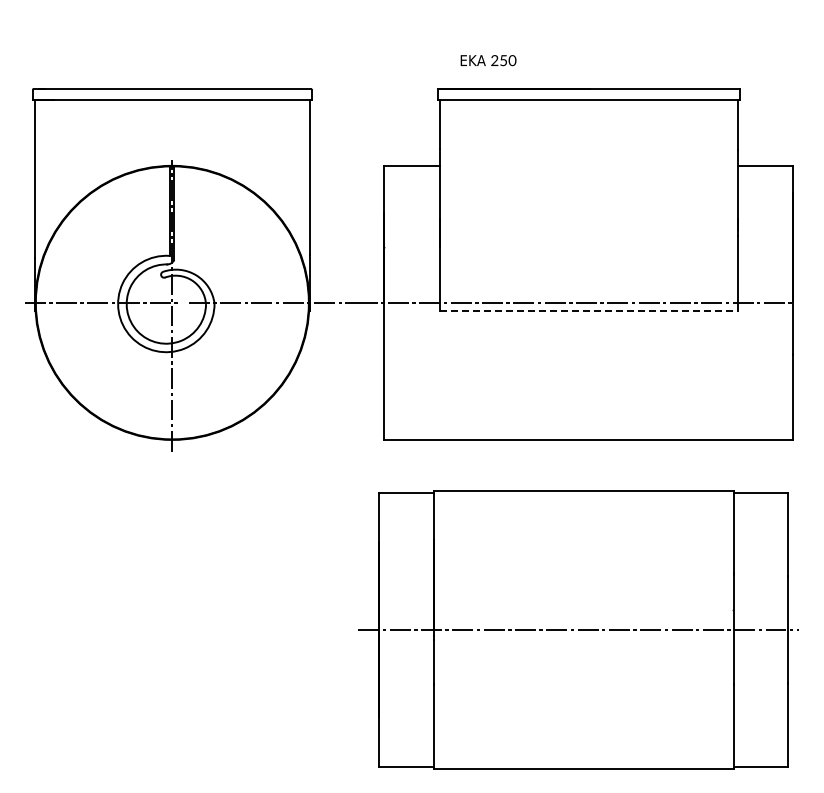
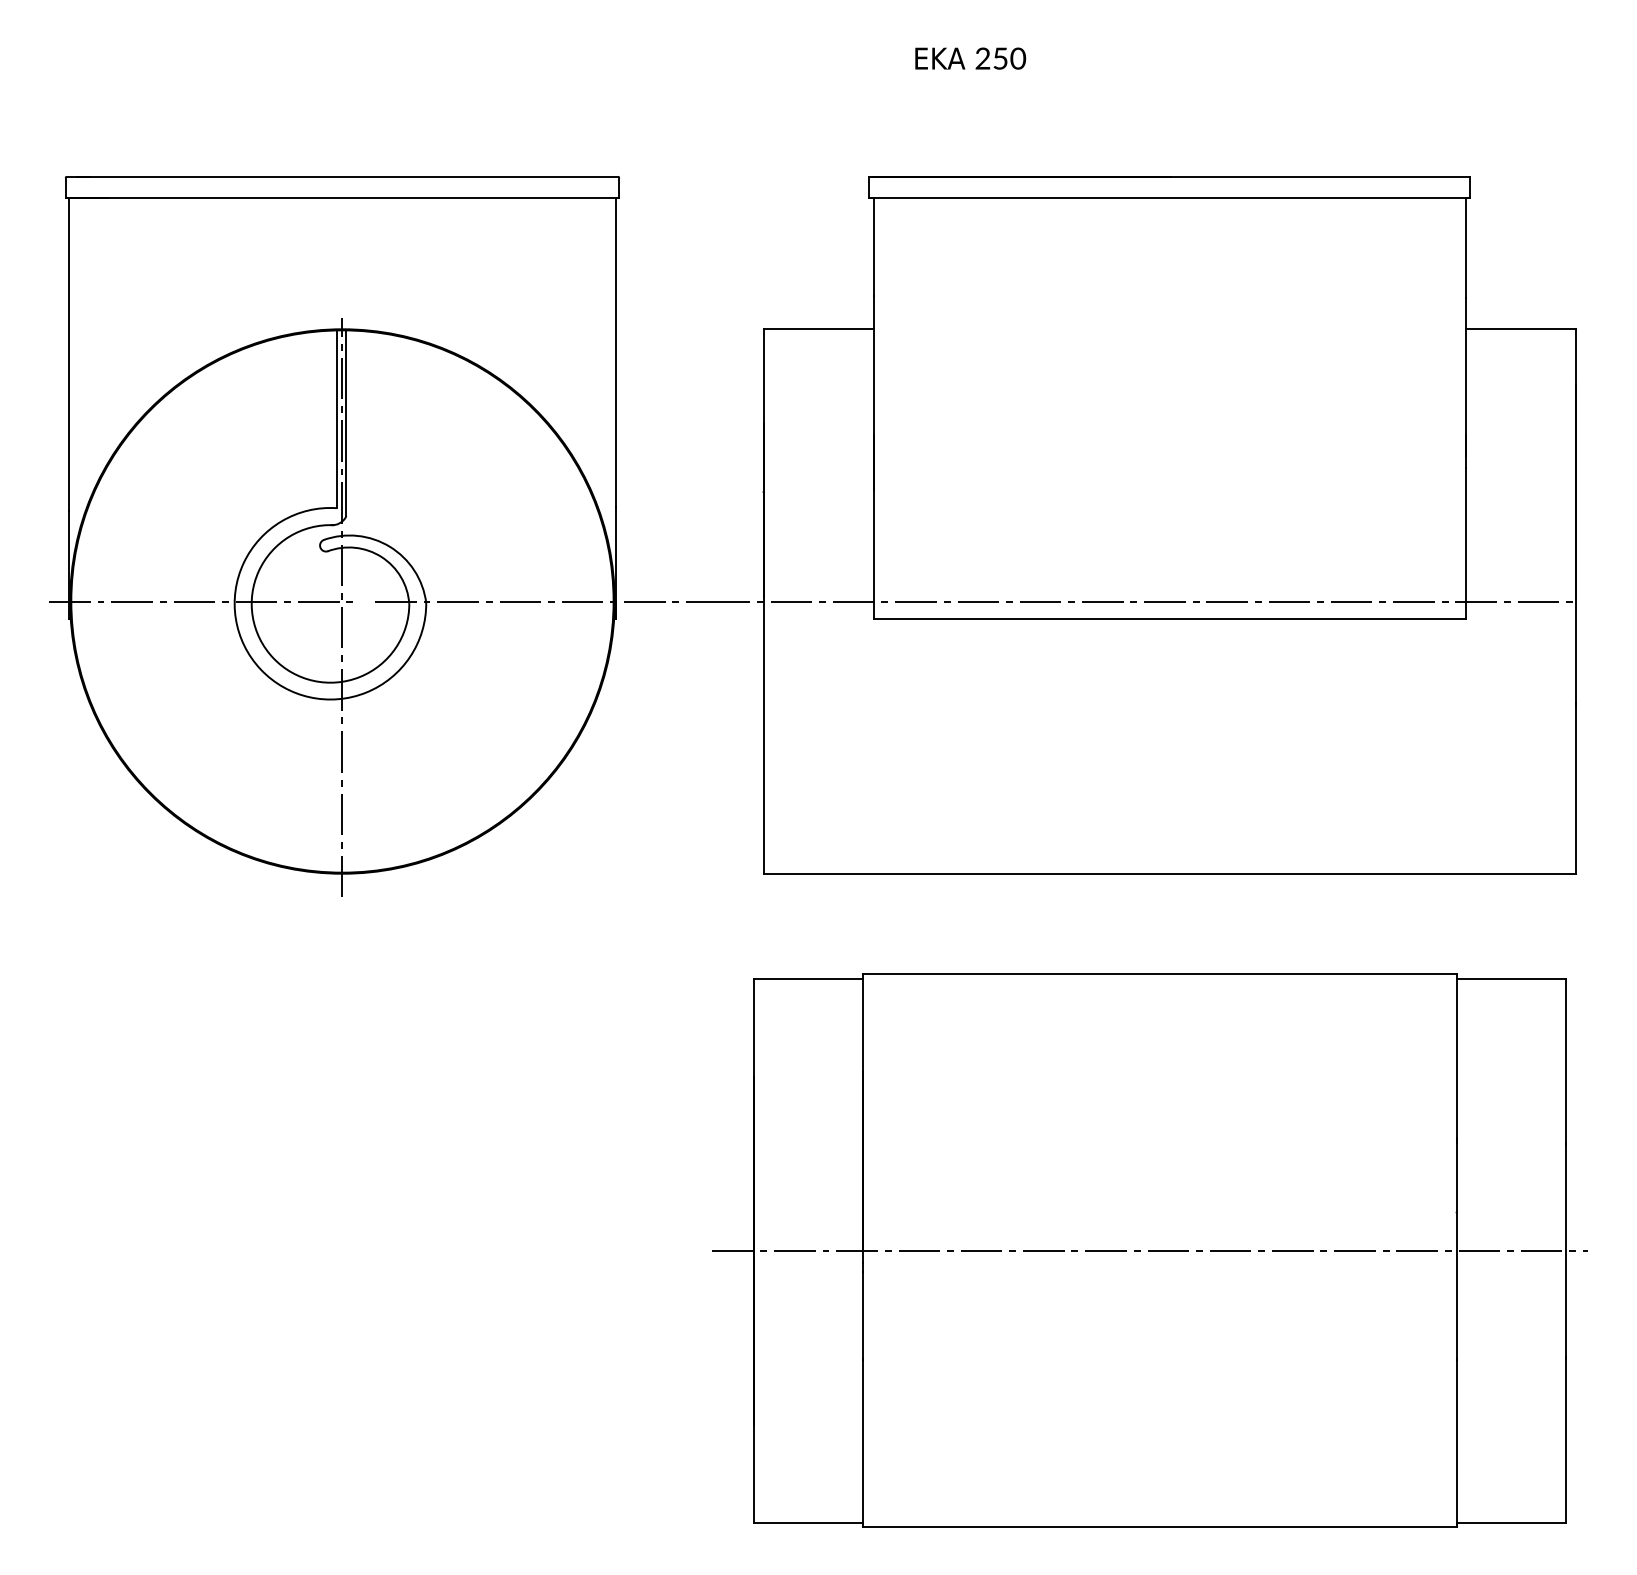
text: (488, 60) -> (970, 58), moved
line: (588, 311) -> (1169, 618), dashed -> solid

